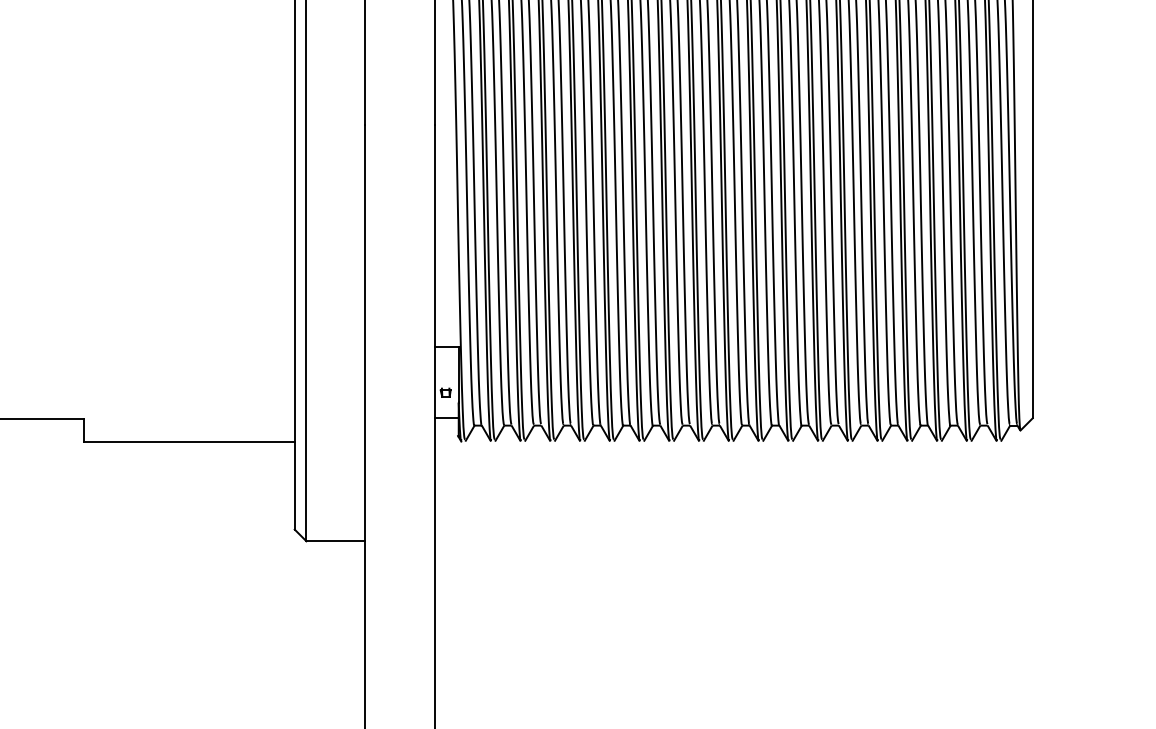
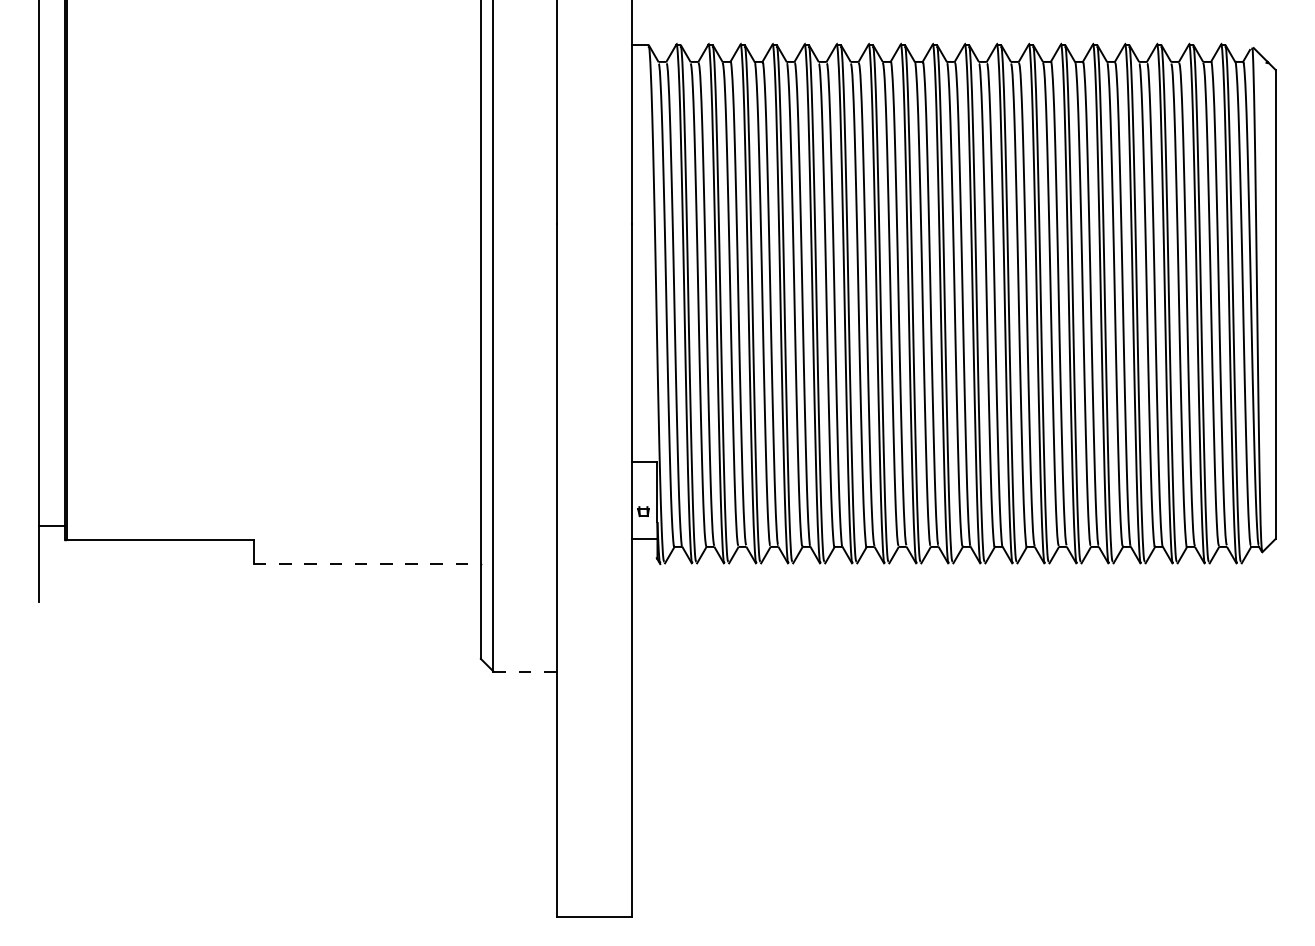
line: (189, 441) -> (367, 564), solid -> dashed
line: (336, 541) -> (525, 671), solid -> dashed

